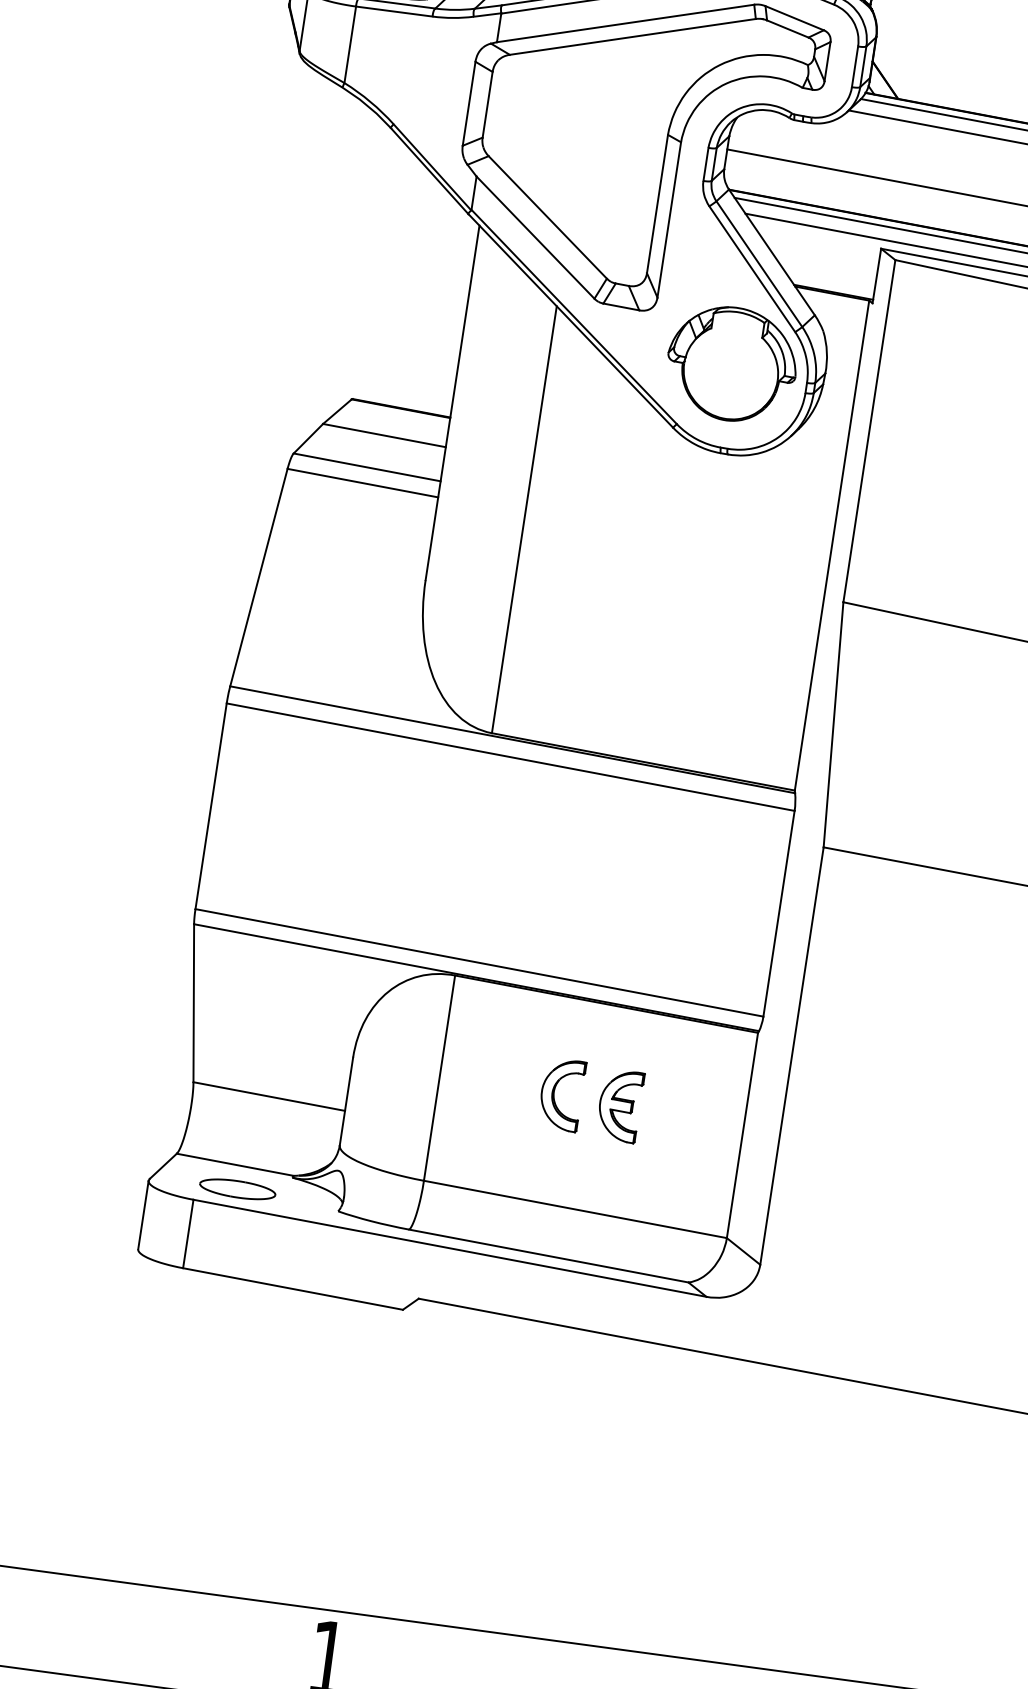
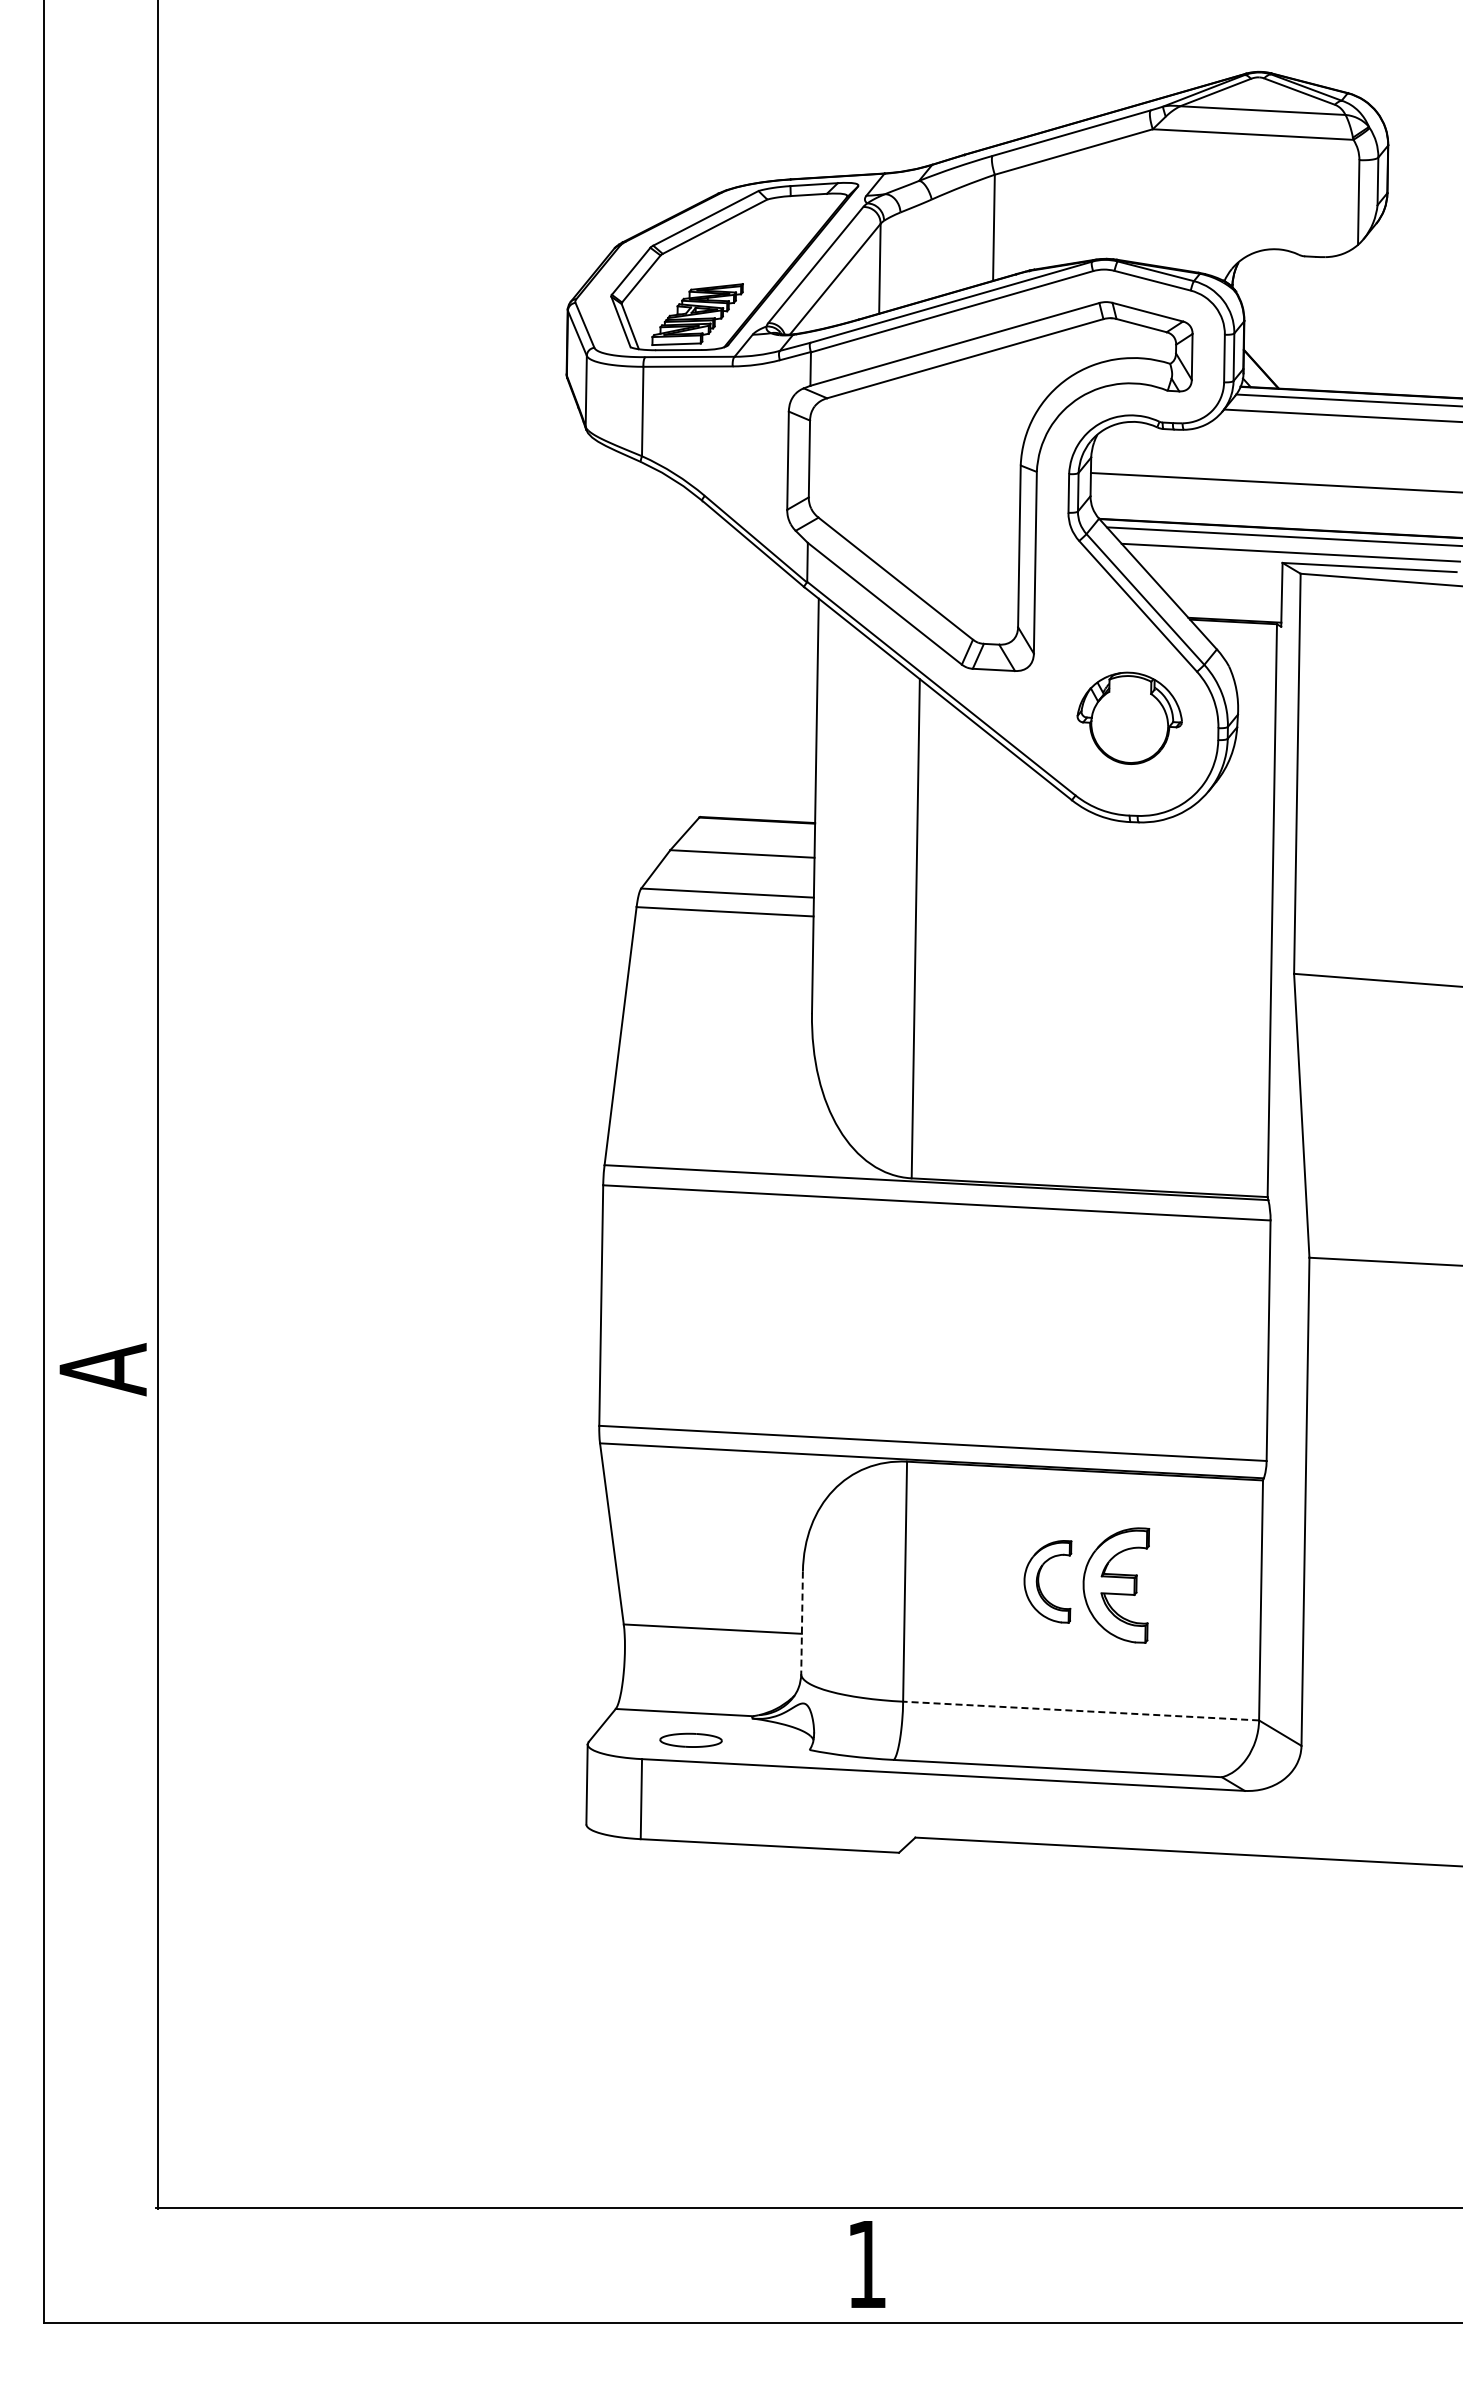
part: (731, 364) -> (1129, 718), size x0.7
line: (346, 1102) -> (802, 1623), solid -> dashed
part: (620, 1105) -> (1116, 1585), size x1.4
part: (237, 1189) -> (690, 1740), size x0.7
line: (574, 1209) -> (1080, 1711), solid -> dashed

